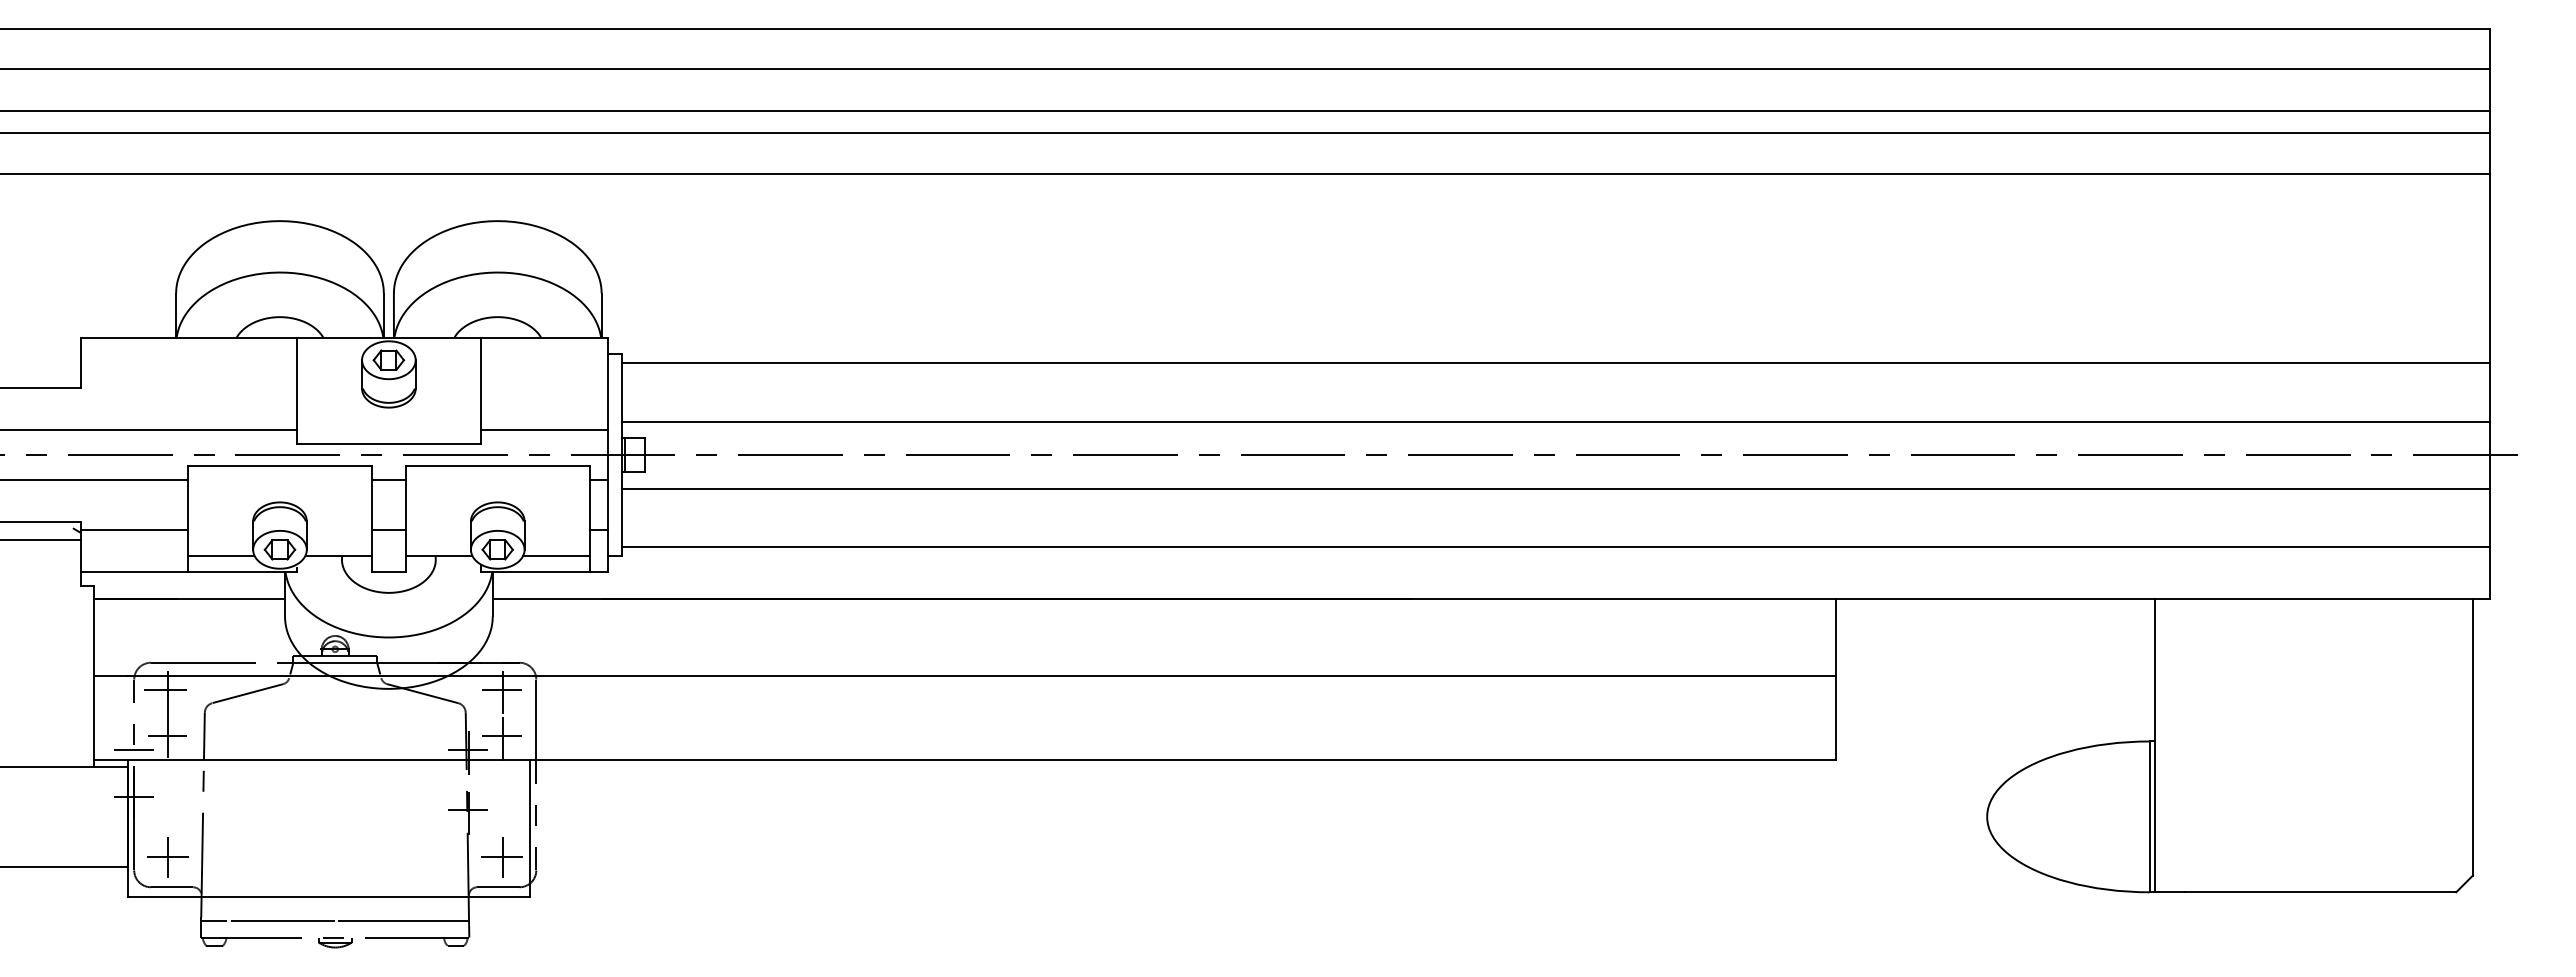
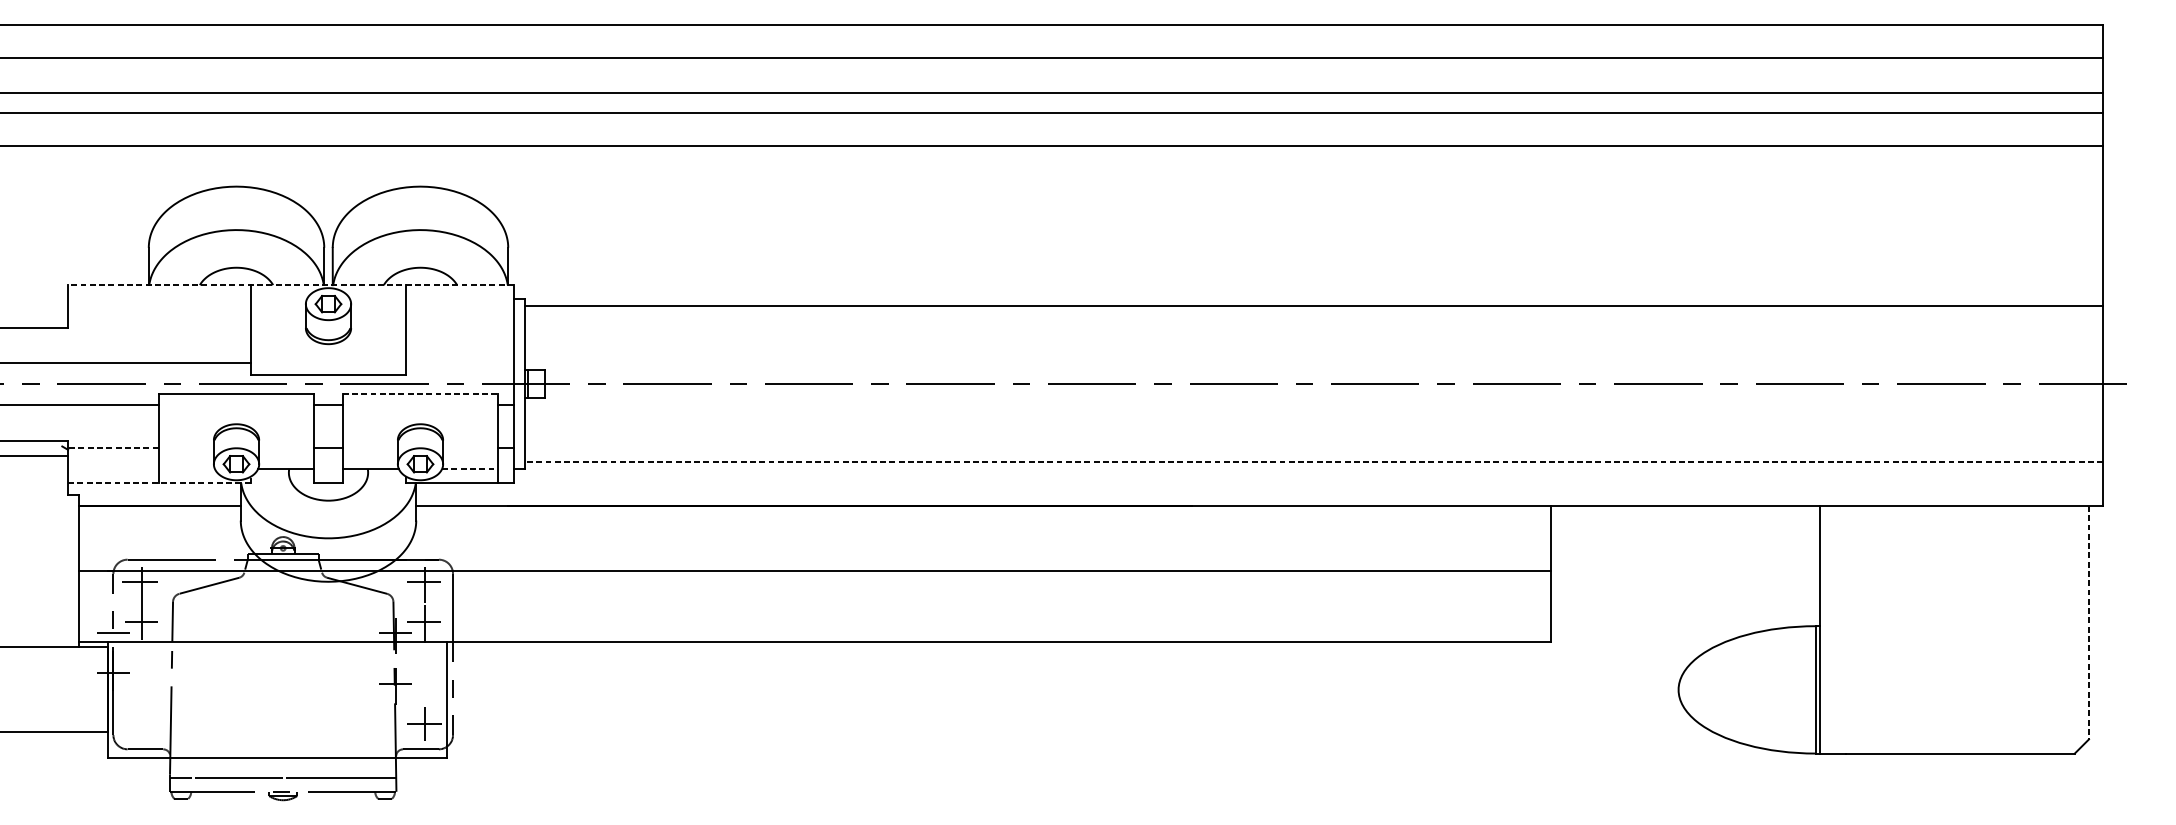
line: (344, 337) -> (291, 284), solid -> dashed
line: (1555, 421) -> (1313, 355), removed
line: (544, 430) -> (459, 363), removed
line: (498, 466) -> (421, 393), solid -> dashed
line: (1555, 488) -> (1313, 412), removed
line: (134, 530) -> (113, 447), solid -> dashed
line: (1555, 547) -> (1313, 462), solid -> dashed
line: (220, 555) -> (186, 469), removed
line: (557, 555) -> (470, 469), solid -> dashed
line: (189, 572) -> (160, 483), solid -> dashed
line: (2473, 737) -> (2089, 622), solid -> dashed
part: (167, 857) -> (141, 724), removed

